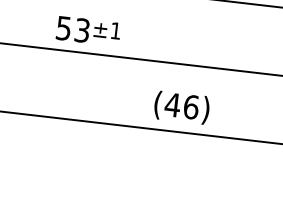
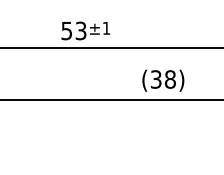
text: (182, 106) -> (163, 79), (46) -> (38)

